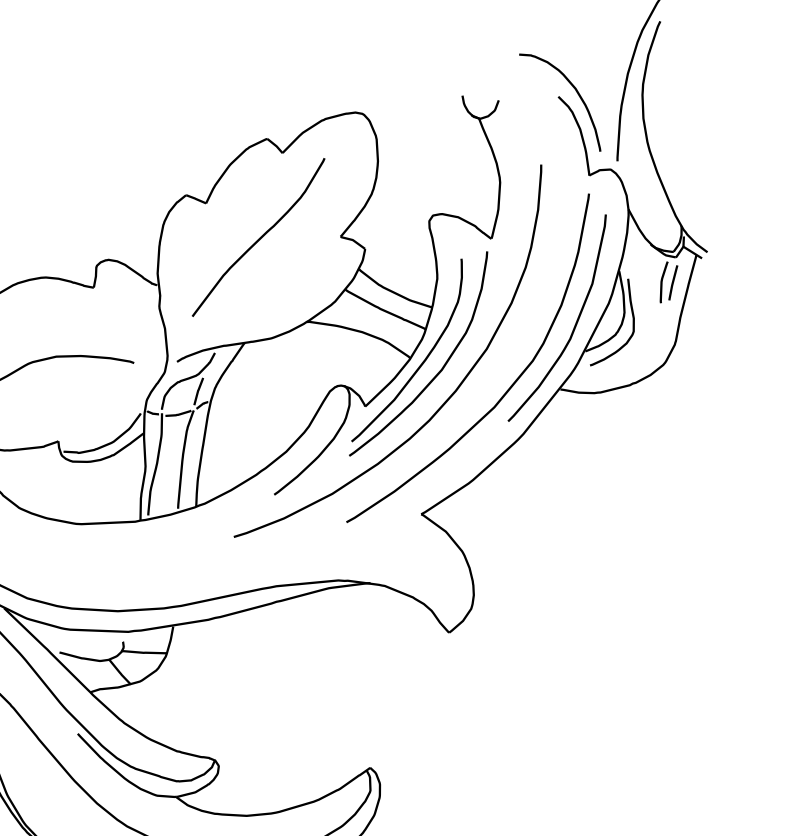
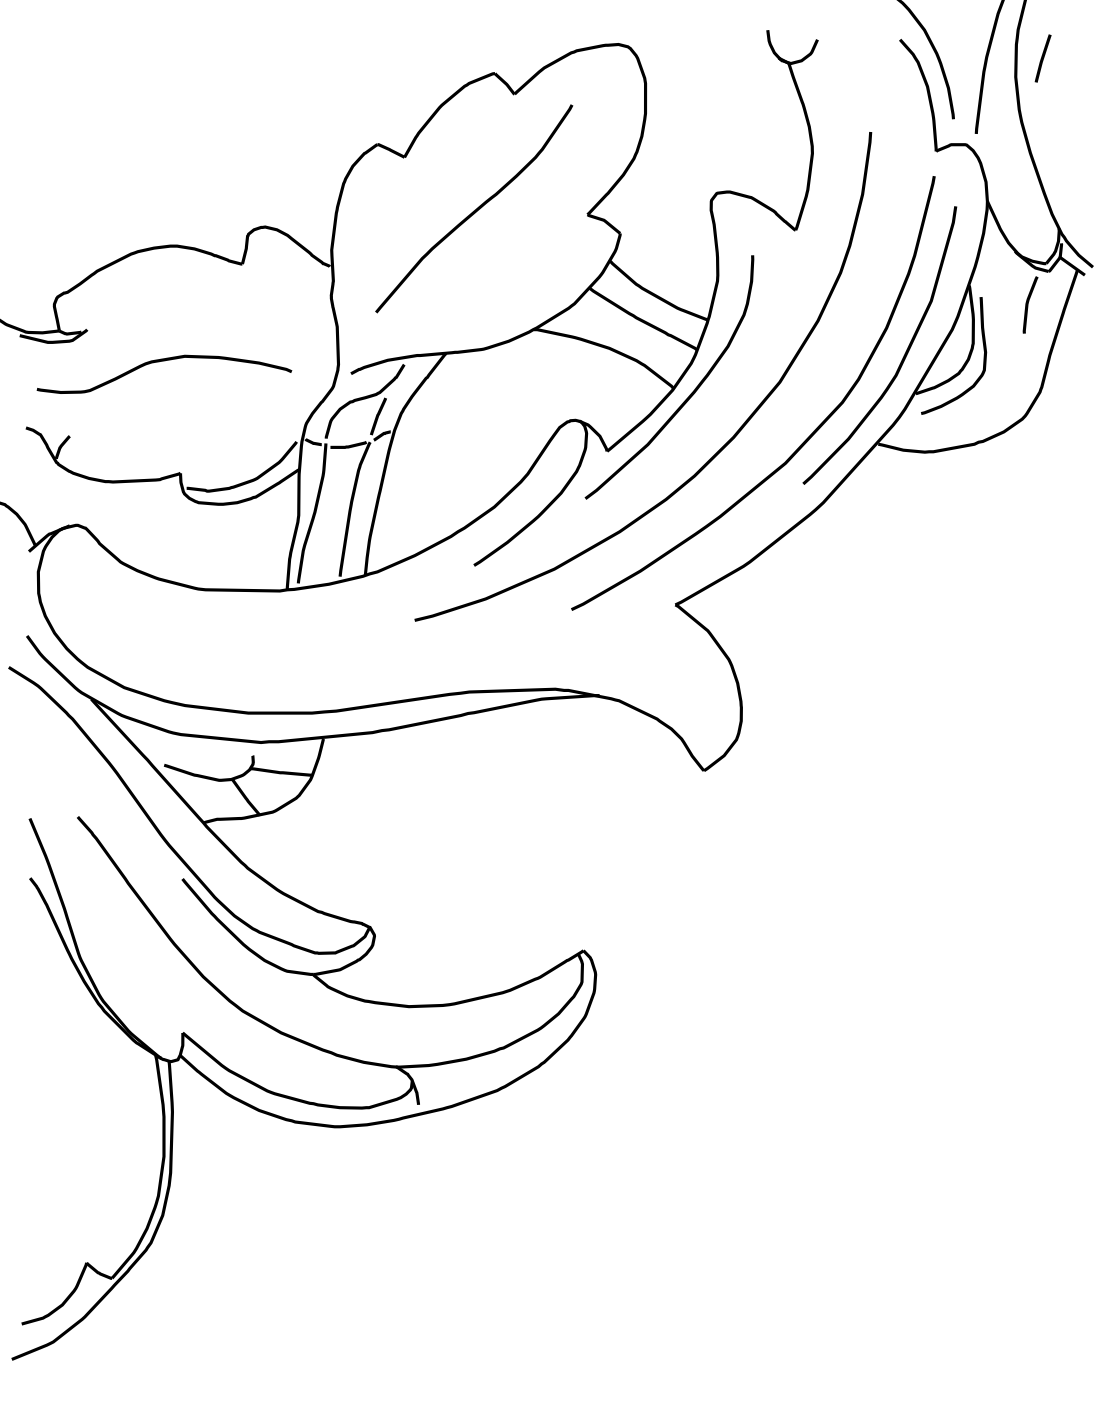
line: (672, 282) -> (1042, 58), moved
curve: (438, 371) -> (711, 409), removed

